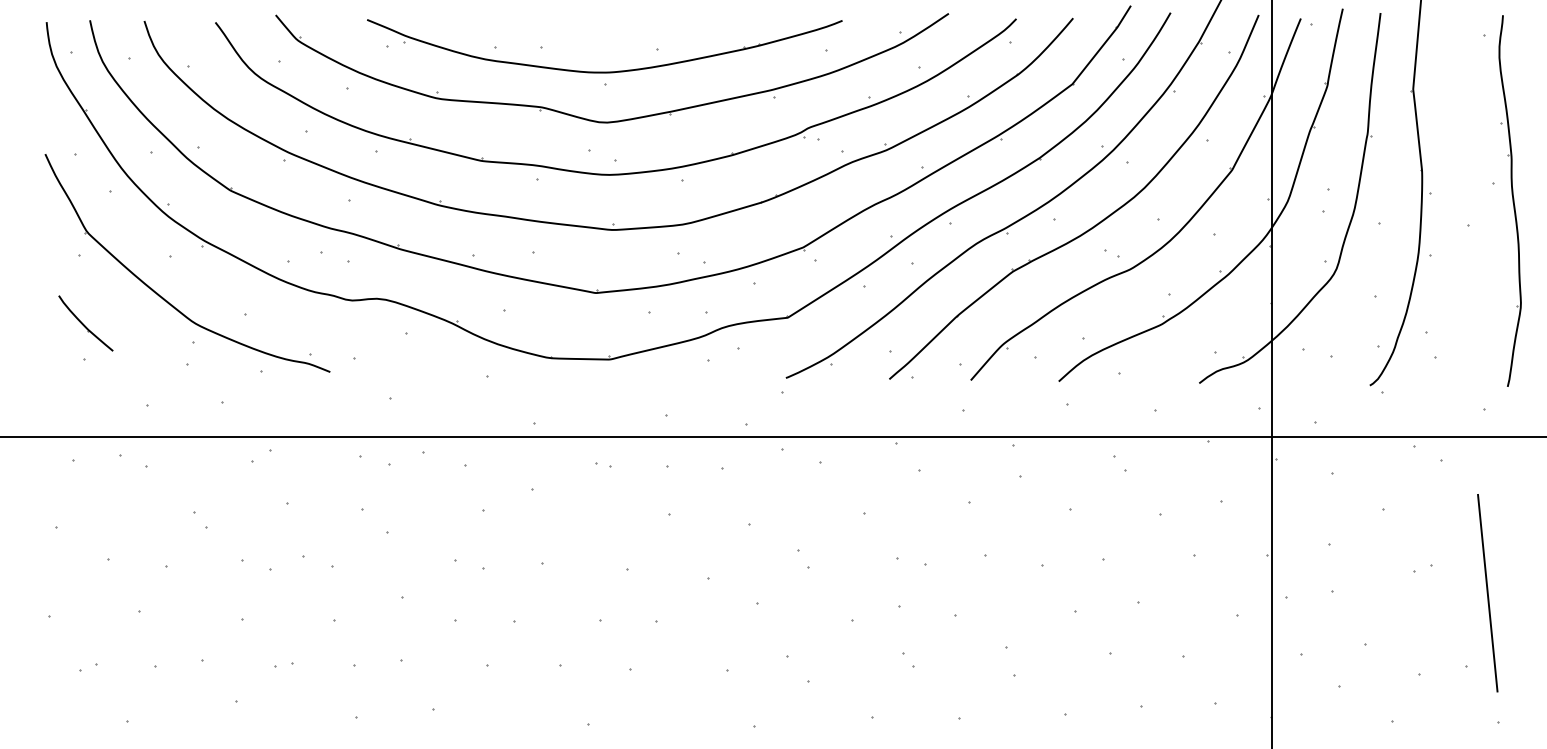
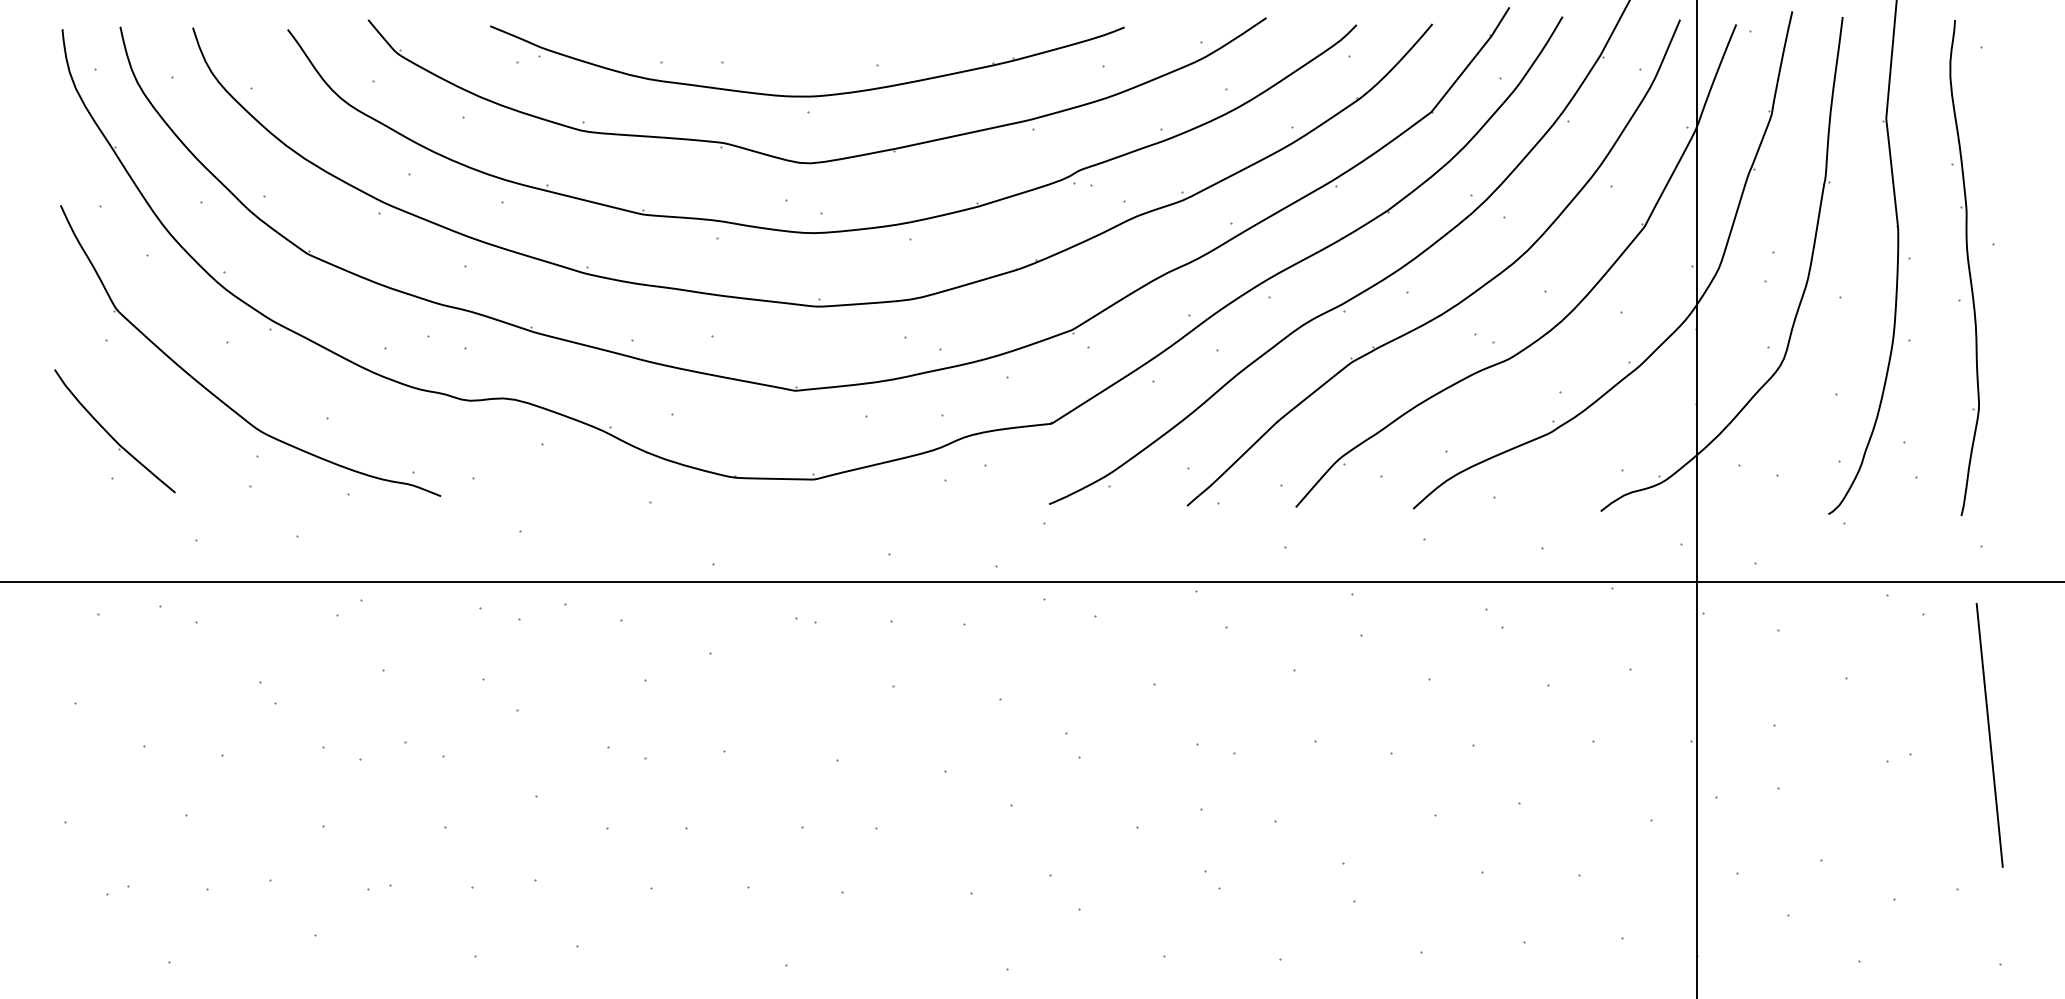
part: (1510, 200) -> (1964, 267), moved
part: (85, 323) -> (114, 431), size x1.67
line: (1487, 593) -> (1989, 735), moved

